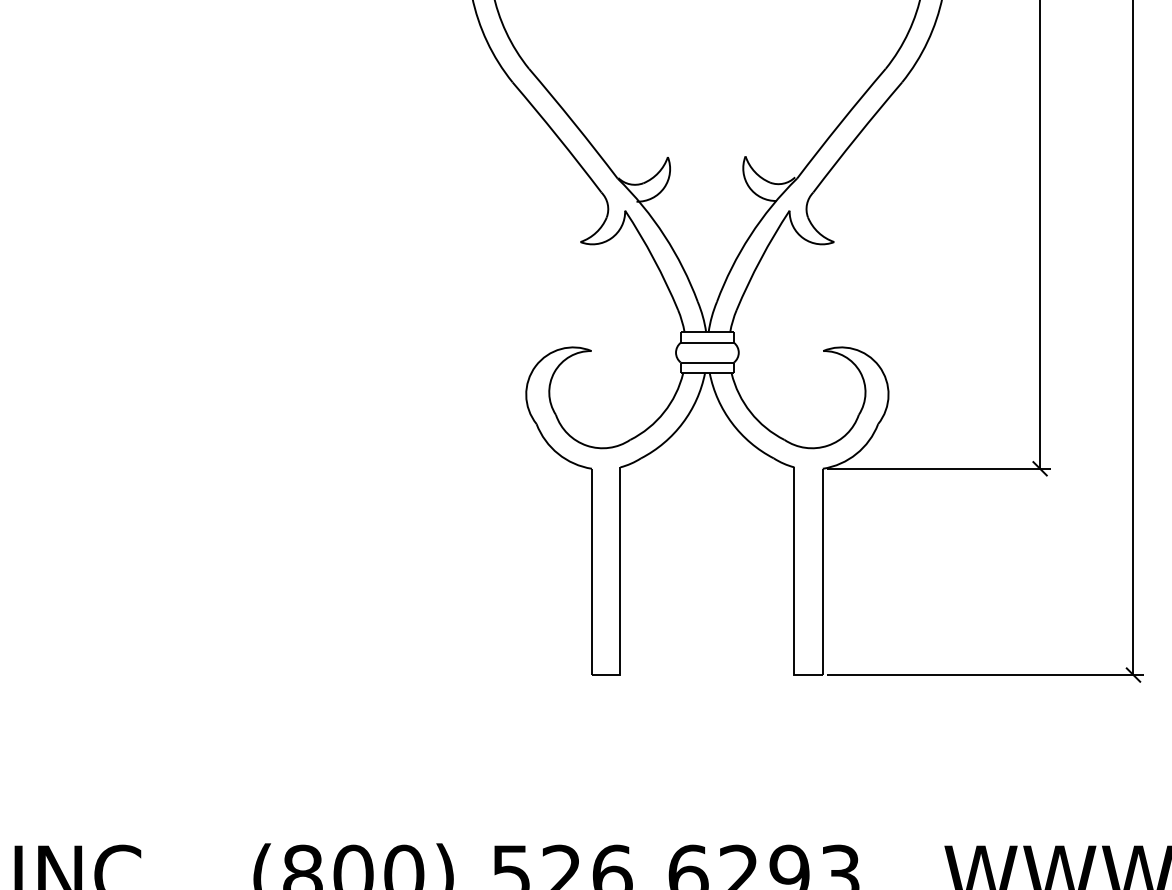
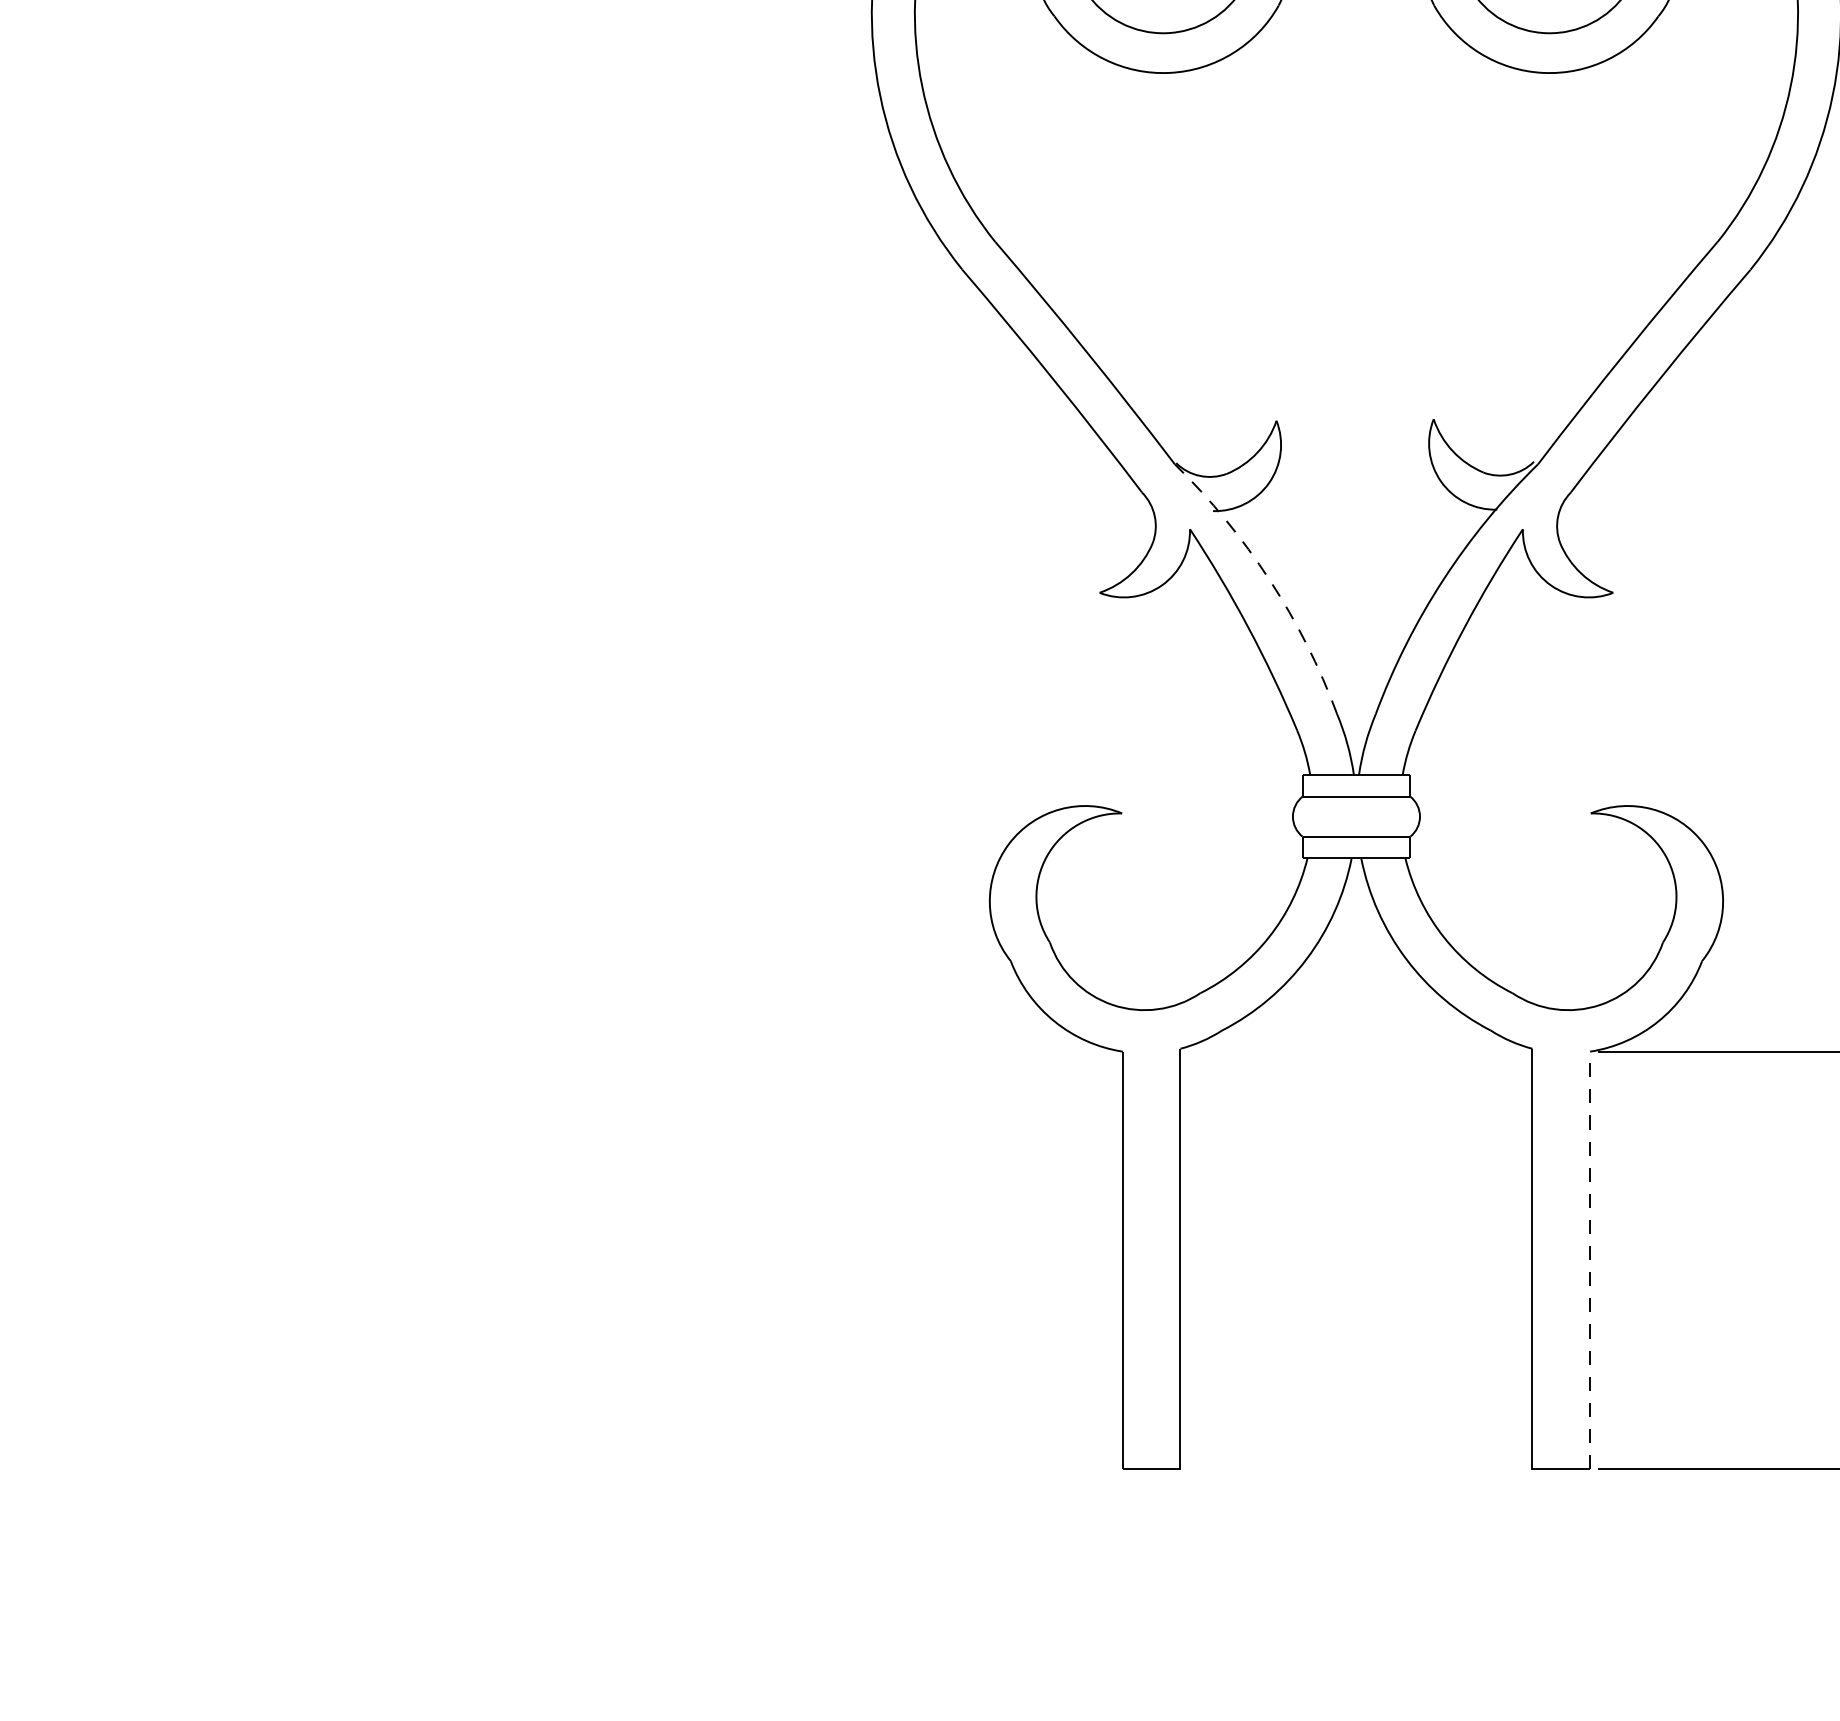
arc: (664, 235) -> (1269, 579), solid -> dashed
line: (822, 571) -> (1589, 1259), solid -> dashed

